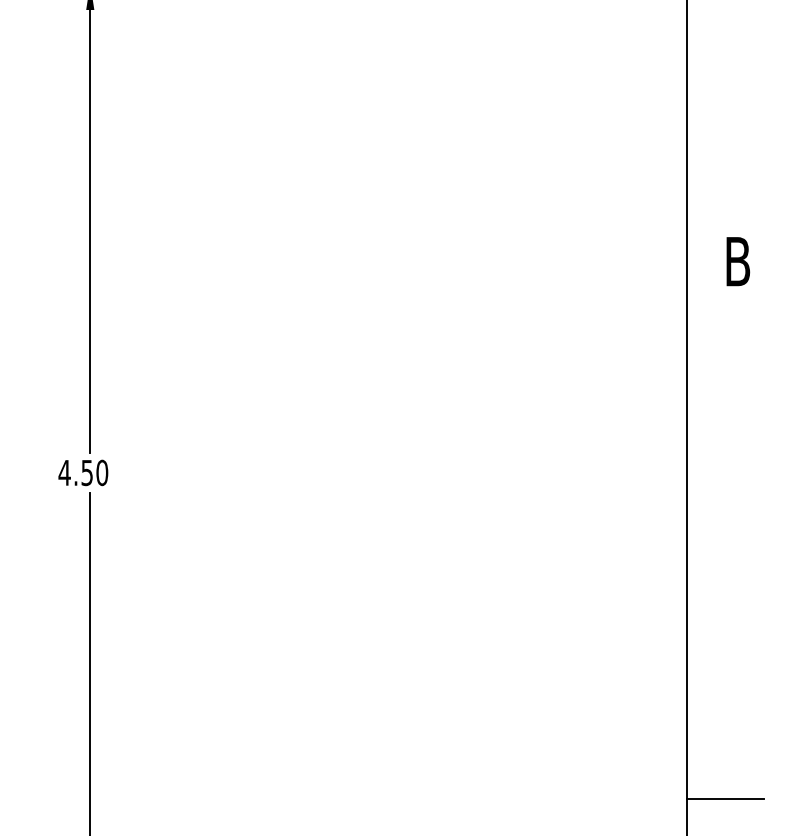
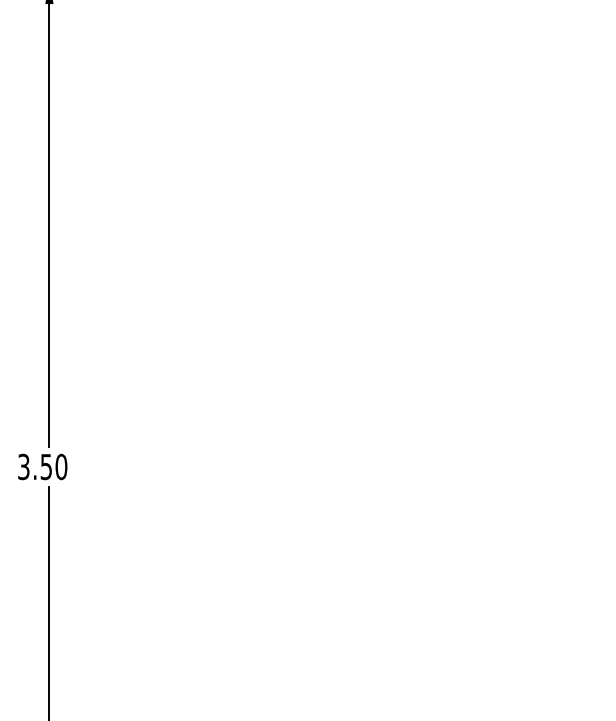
text: (64, 472) -> (23, 466), 4.50 -> 3.50

